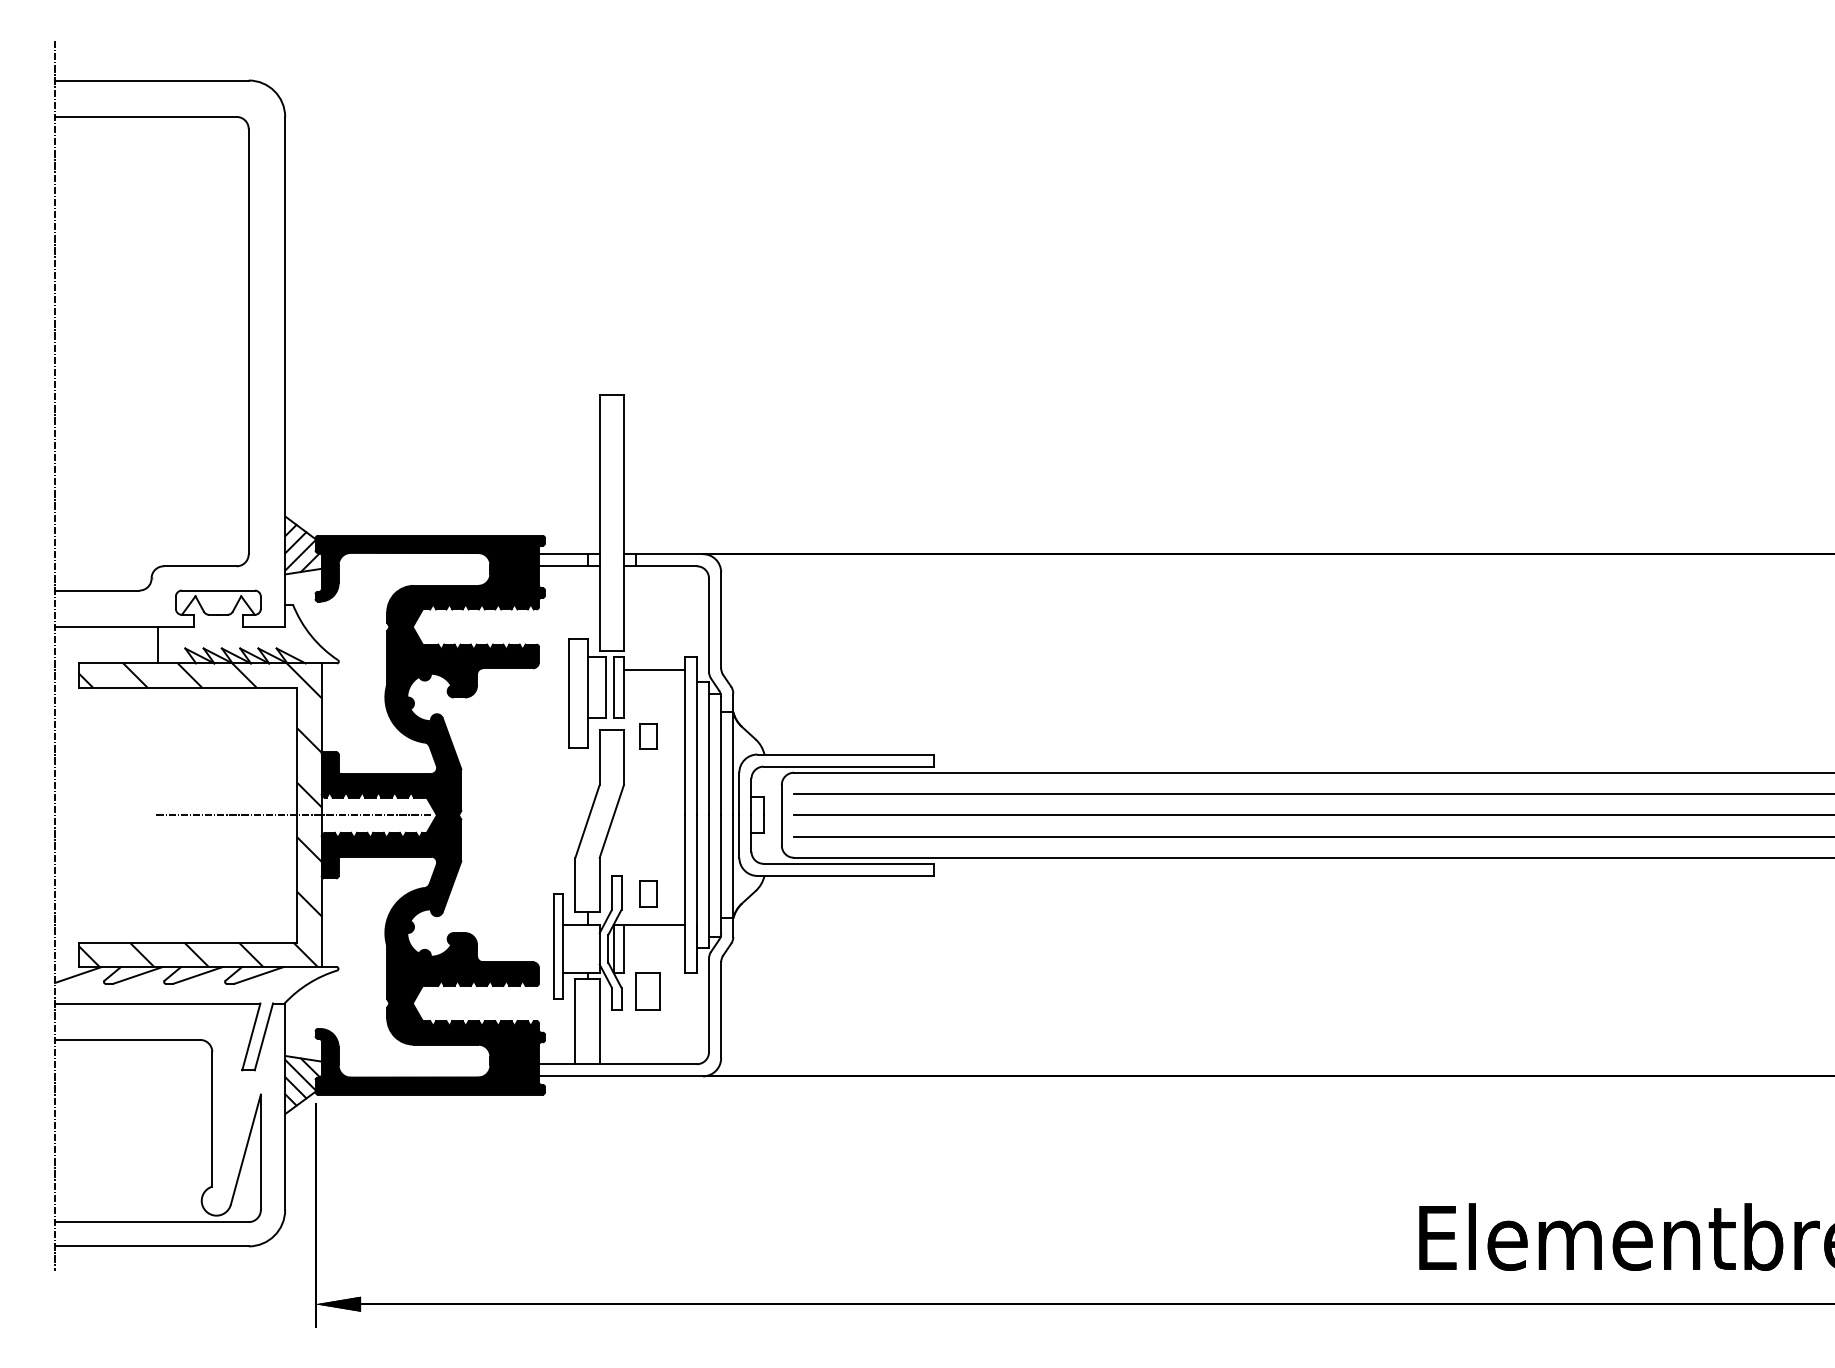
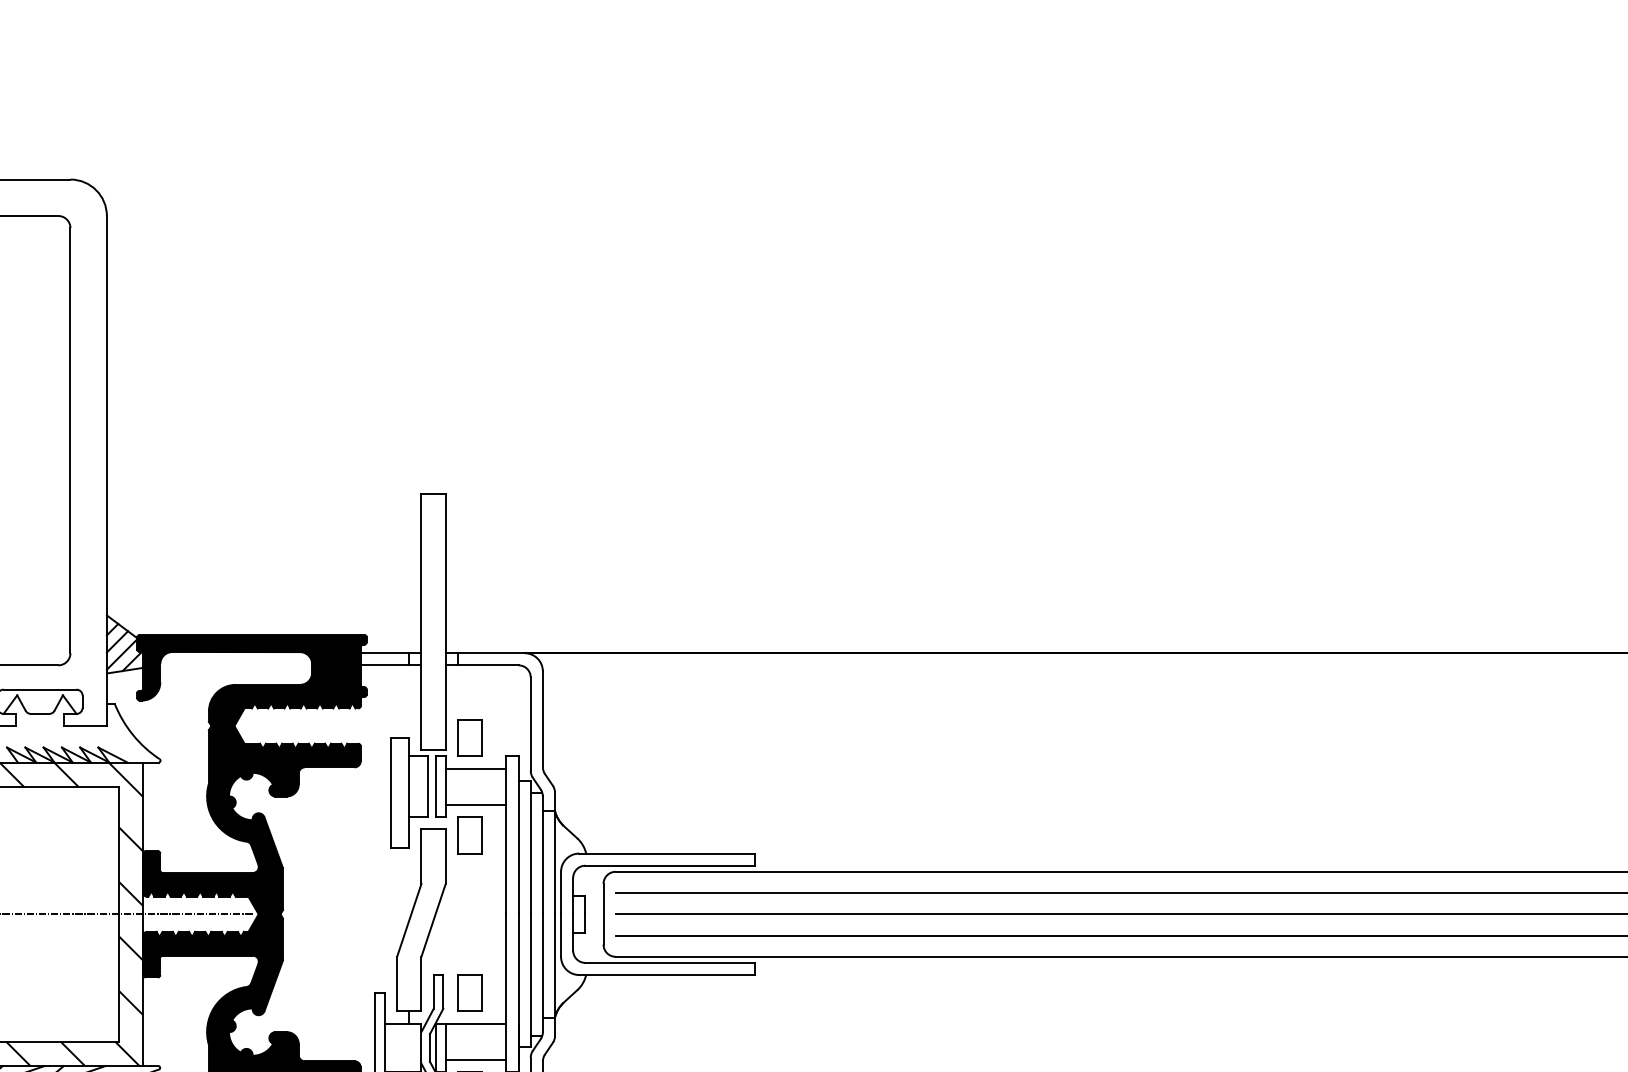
part: (647, 638) -> (469, 737), added
line: (654, 705) -> (476, 804), added
part: (647, 736) -> (469, 835), size x1.43
part: (647, 893) -> (469, 992), size x1.43
line: (654, 961) -> (476, 1060), added

